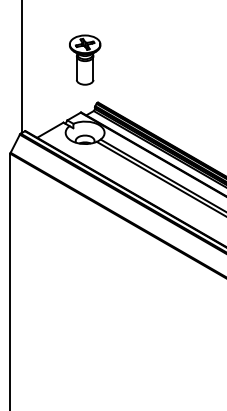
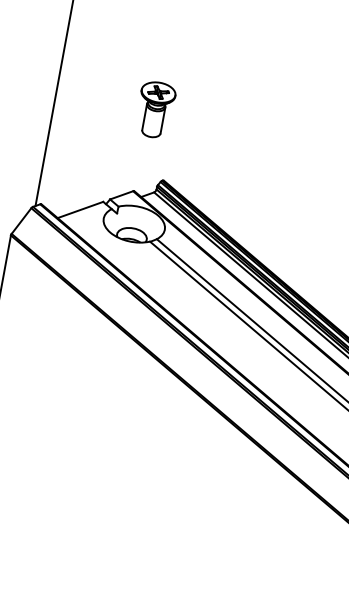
part: (85, 59) -> (156, 109), size x0.7

